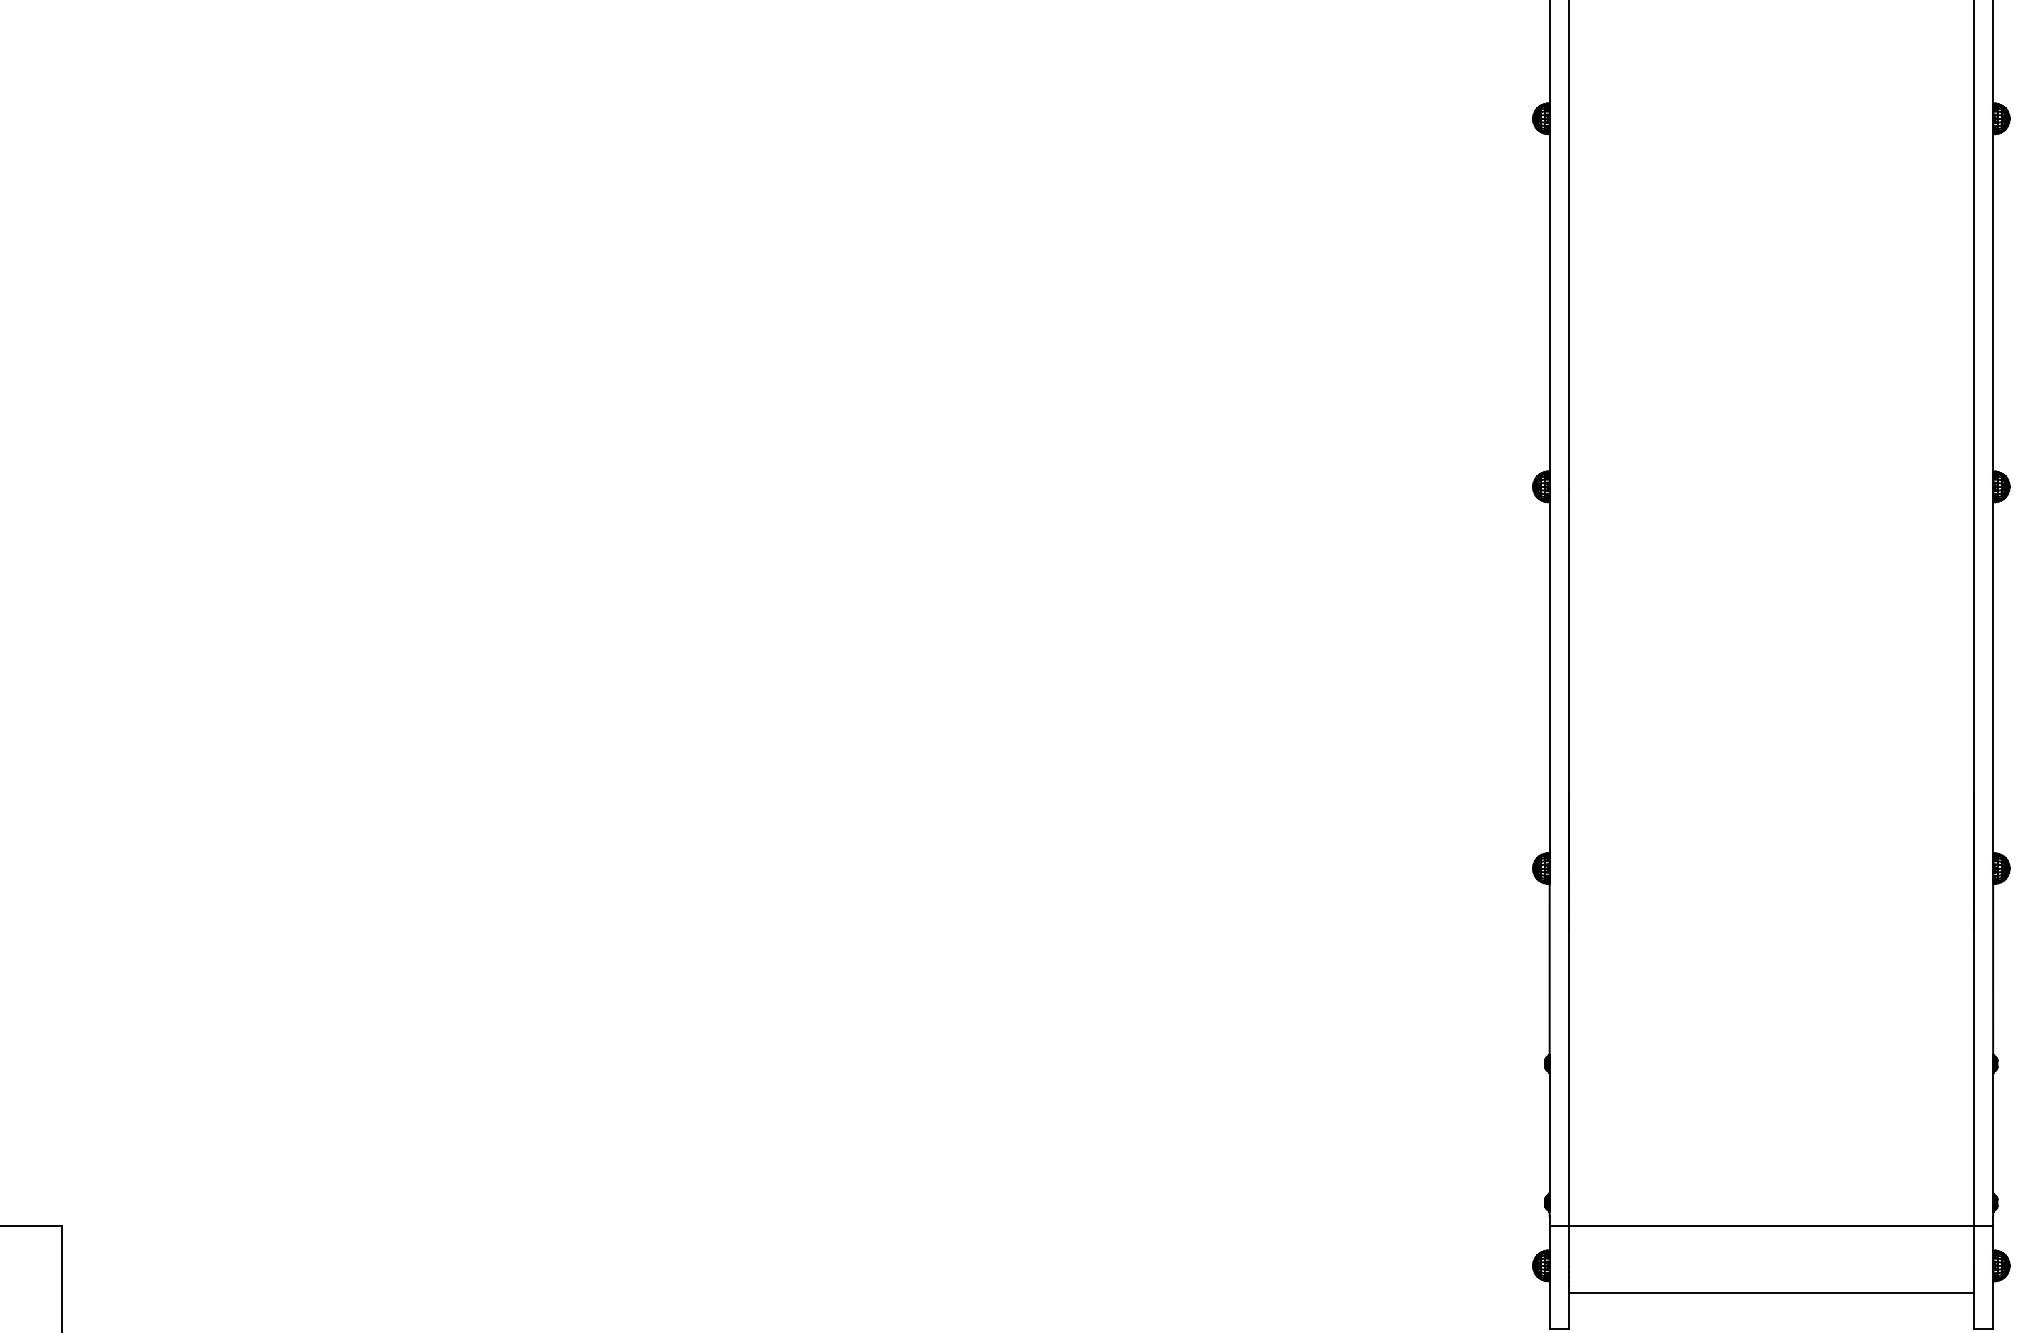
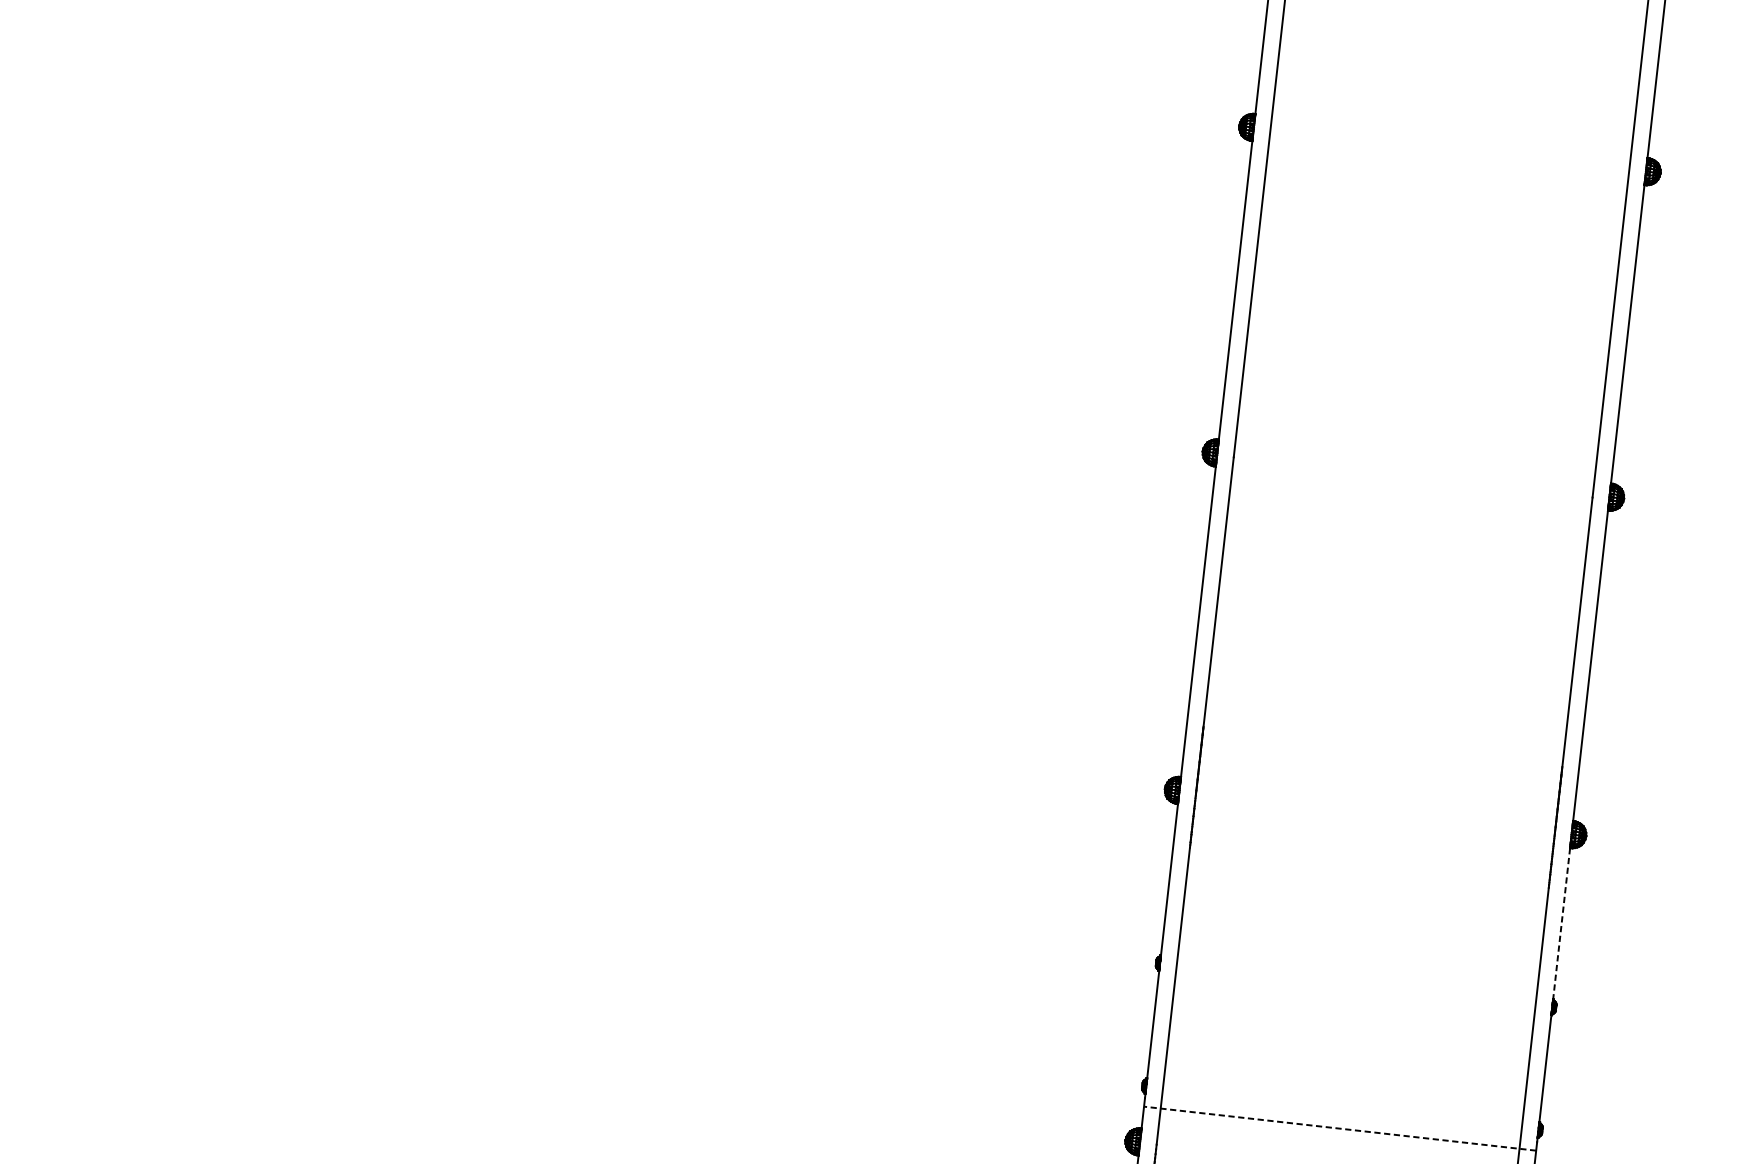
line: (1993, 969) -> (1561, 923), solid -> dashed
line: (1771, 1225) -> (1340, 1128), solid -> dashed

